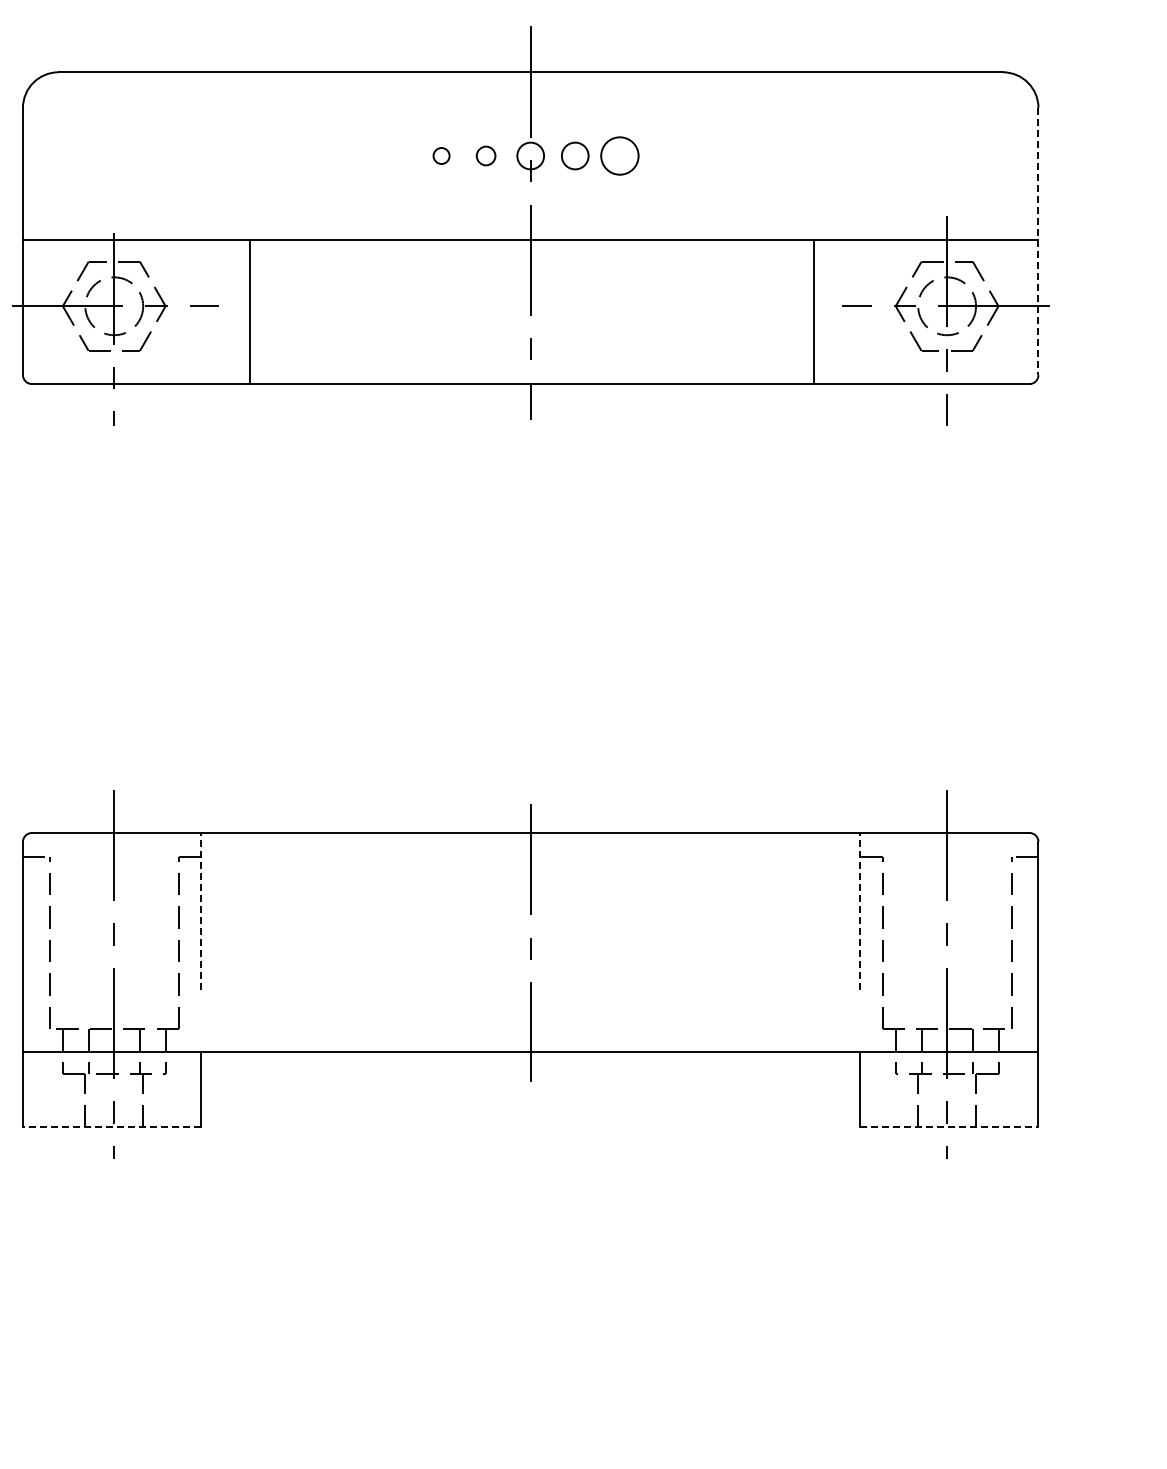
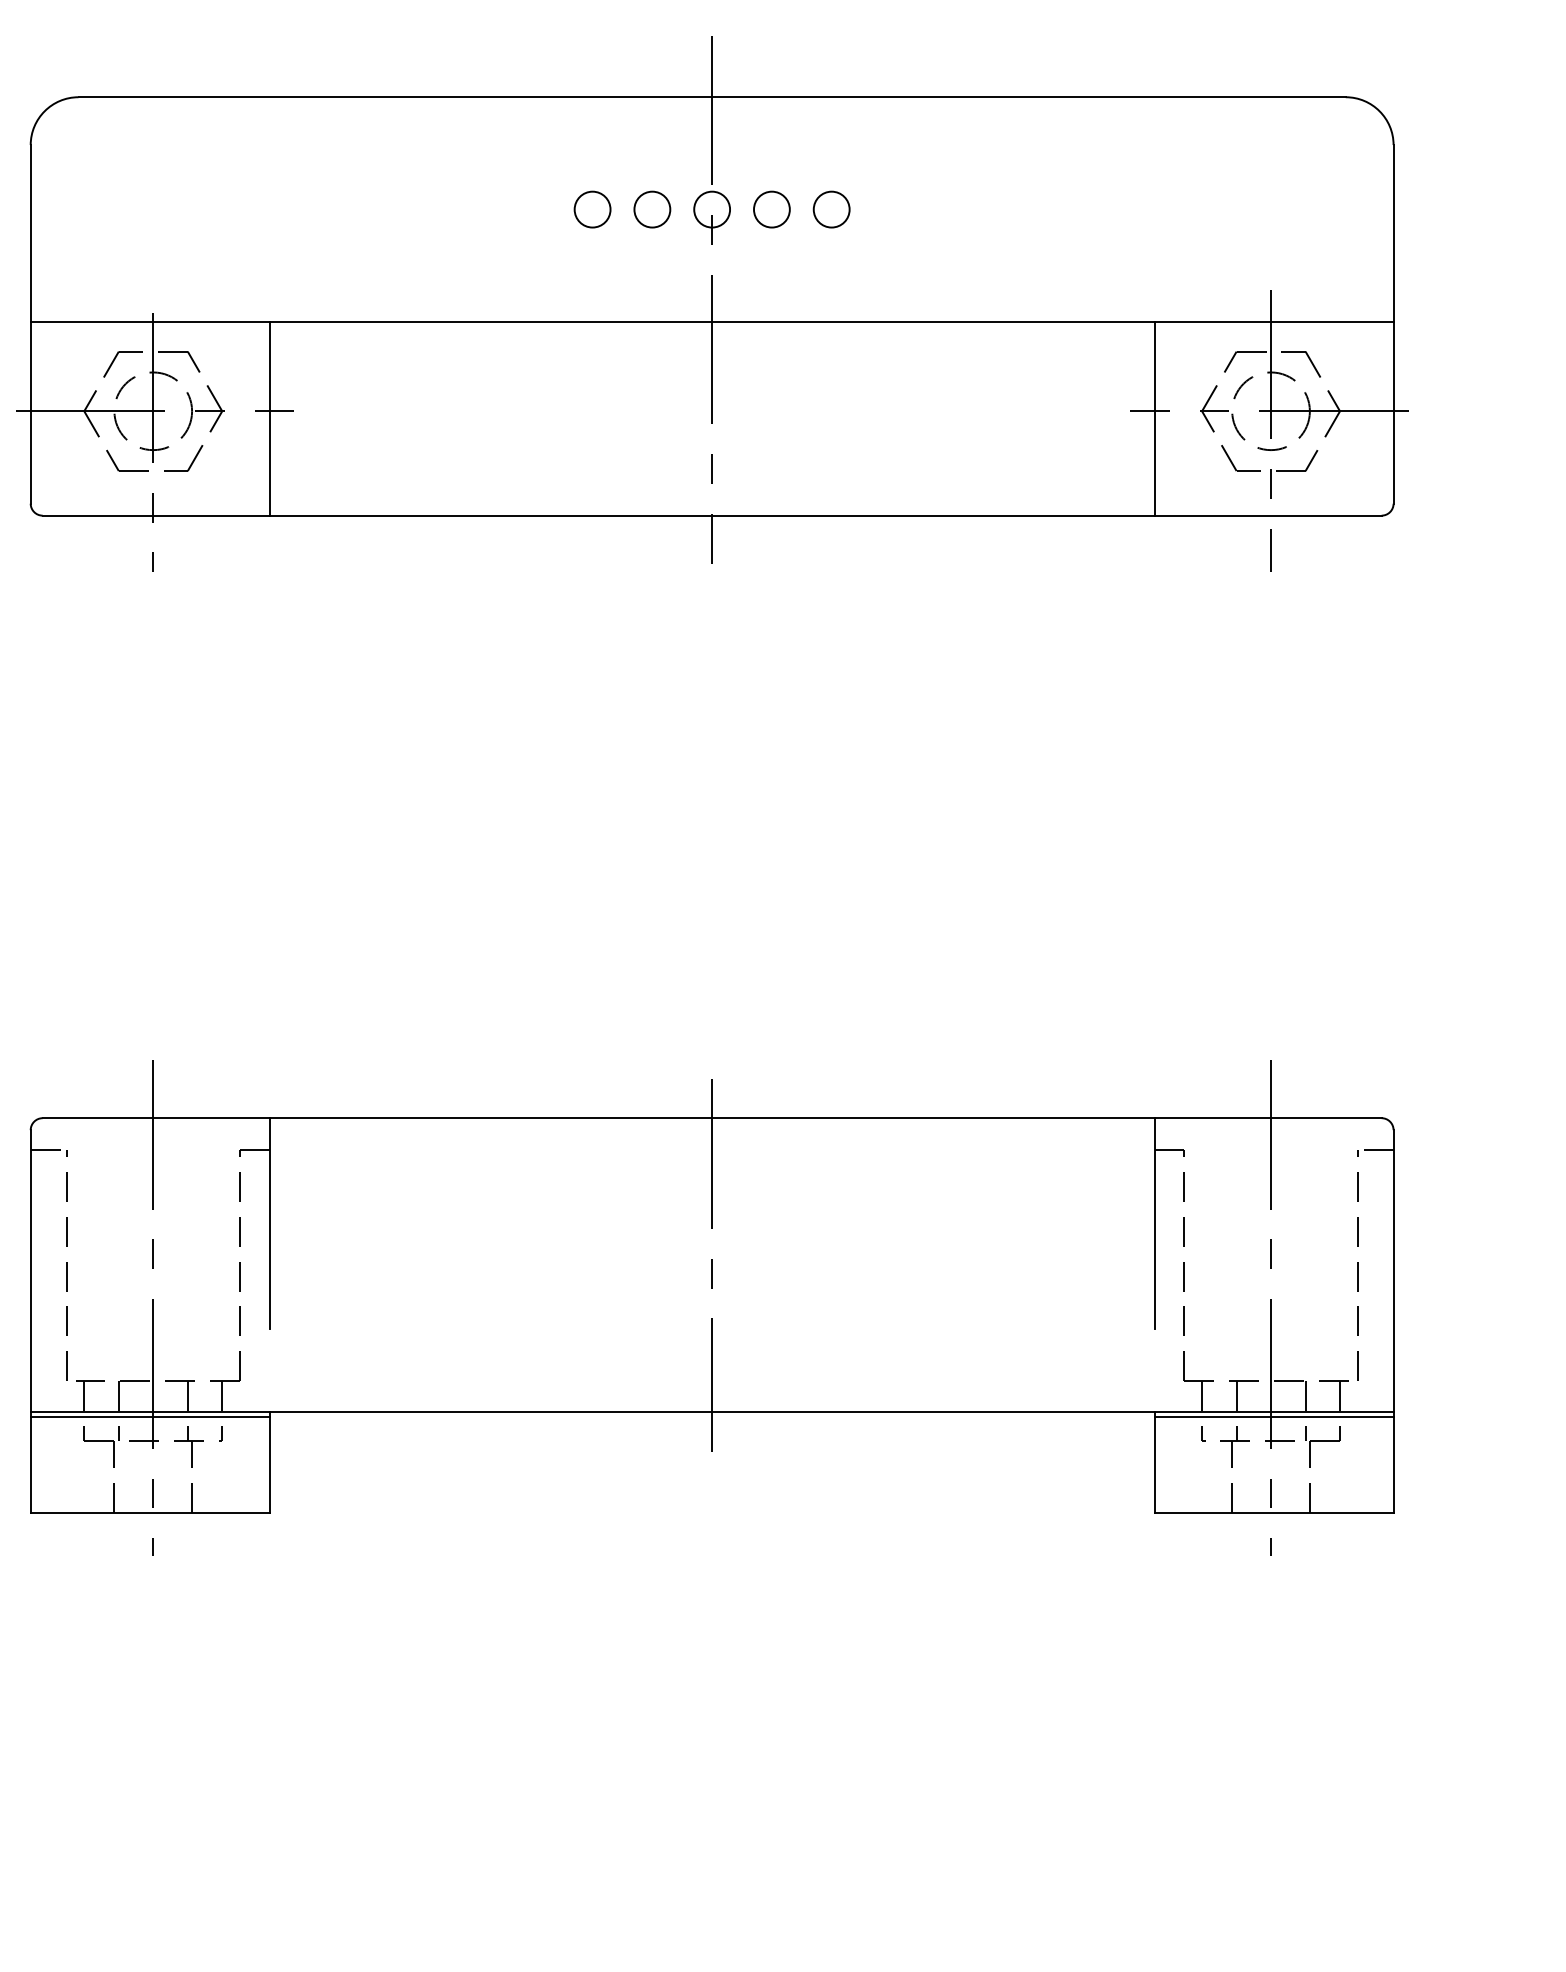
circle: (441, 155) -> (592, 208), size x1.67
circle: (485, 155) -> (651, 208), size x1.43
circle: (619, 155) -> (831, 208), size x0.71
line: (1038, 241) -> (1393, 324), dashed -> solid
line: (250, 311) -> (270, 418), moved
line: (814, 311) -> (1154, 418), moved
line: (201, 910) -> (270, 1222), dashed -> solid
line: (860, 910) -> (1154, 1222), dashed -> solid
line: (111, 1055) -> (149, 1416), added
line: (949, 1055) -> (1274, 1416), added
line: (111, 1126) -> (149, 1512), dashed -> solid
line: (949, 1126) -> (1274, 1512), dashed -> solid

